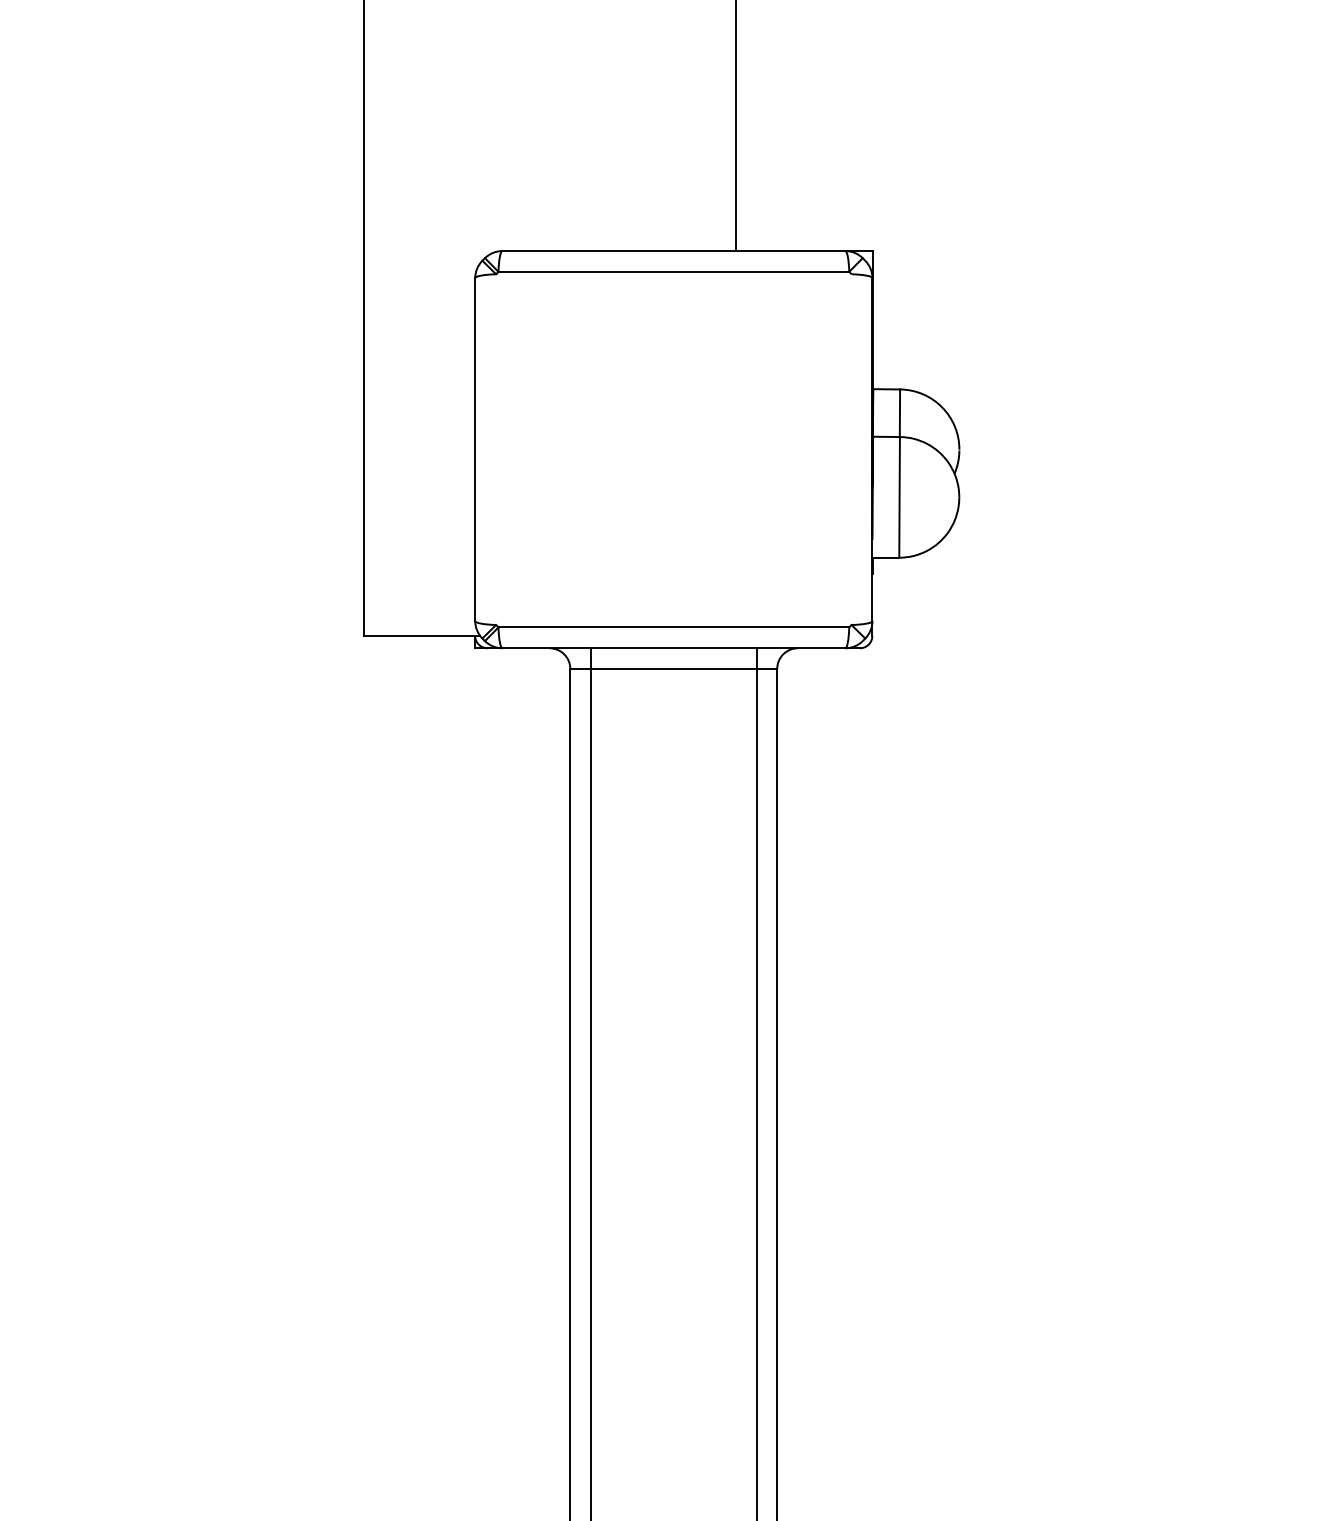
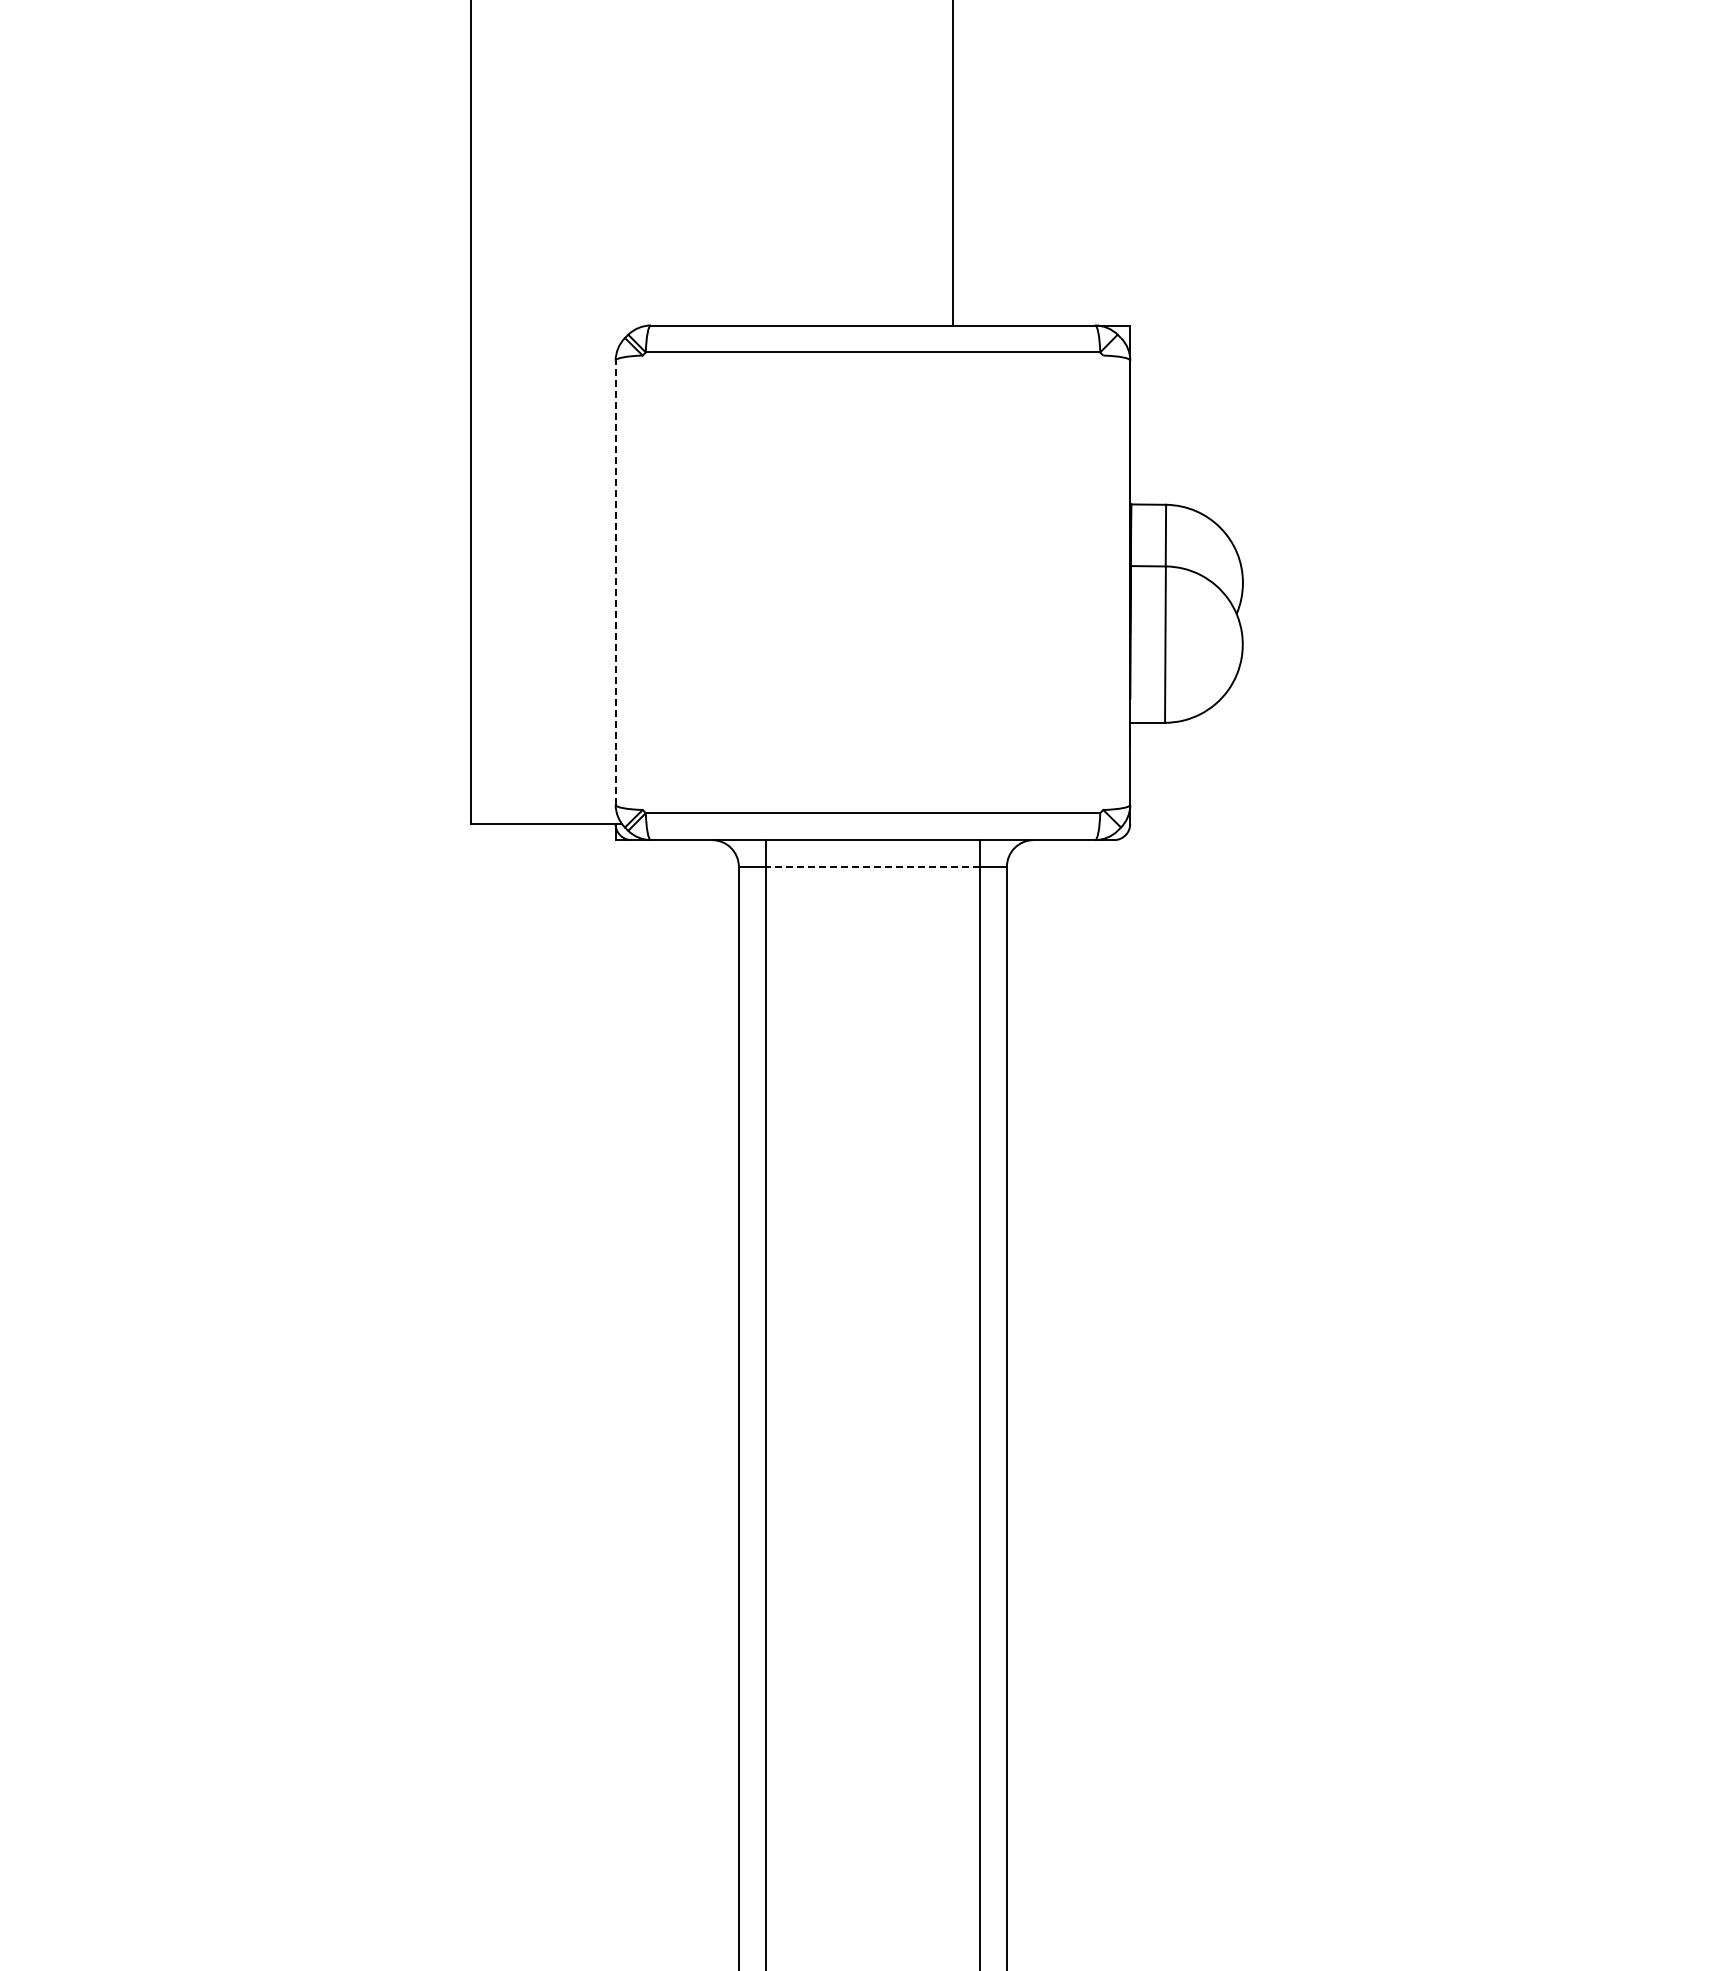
line: (475, 449) -> (615, 582), solid -> dashed
line: (673, 668) -> (872, 866), solid -> dashed

